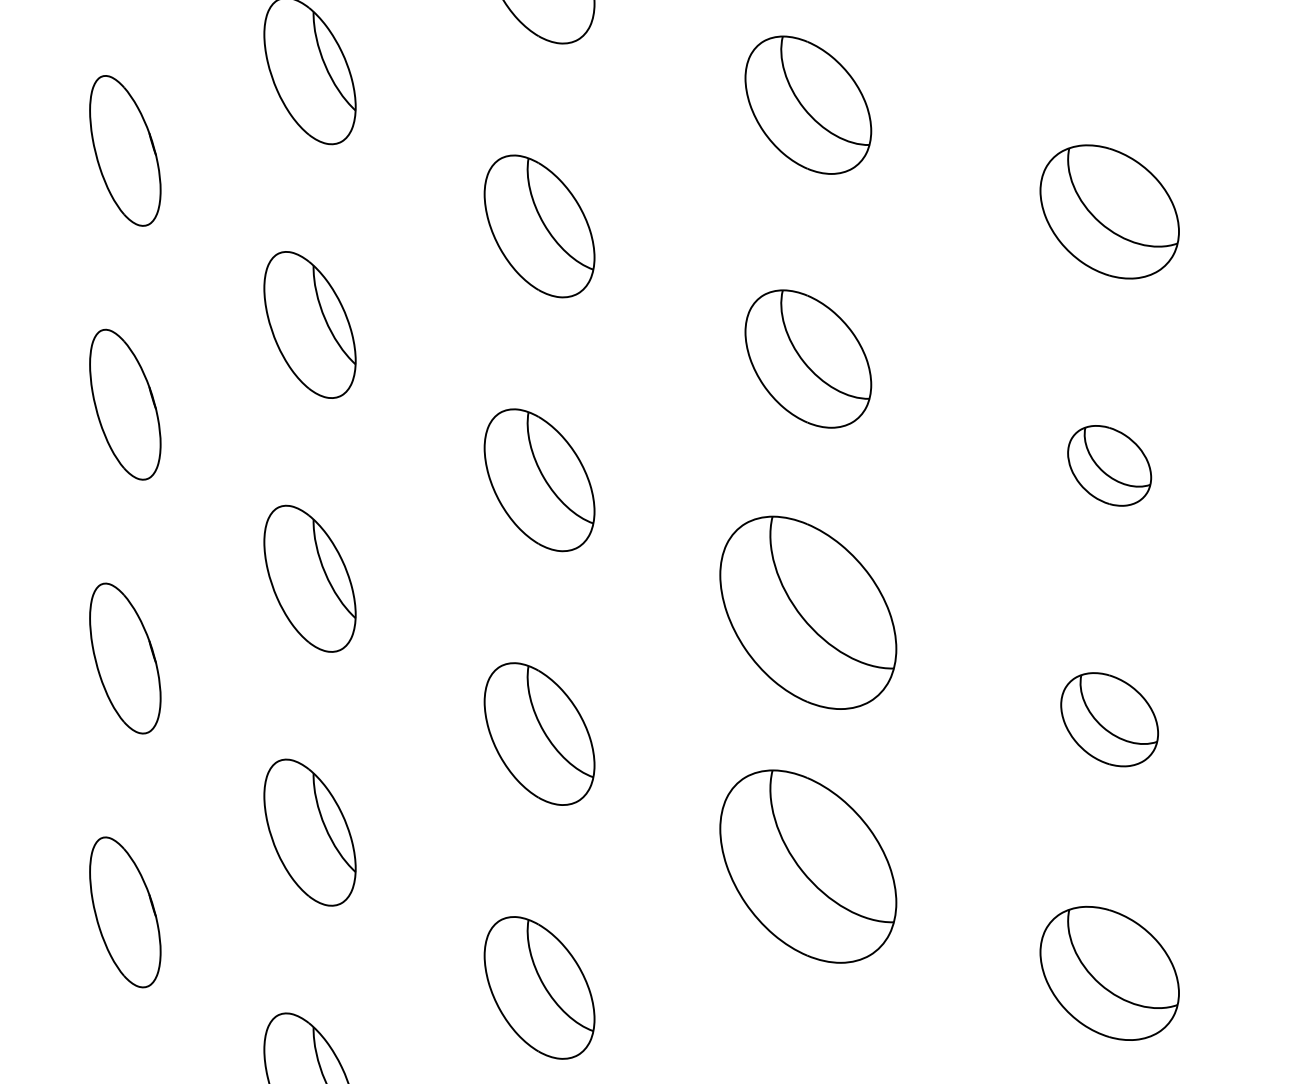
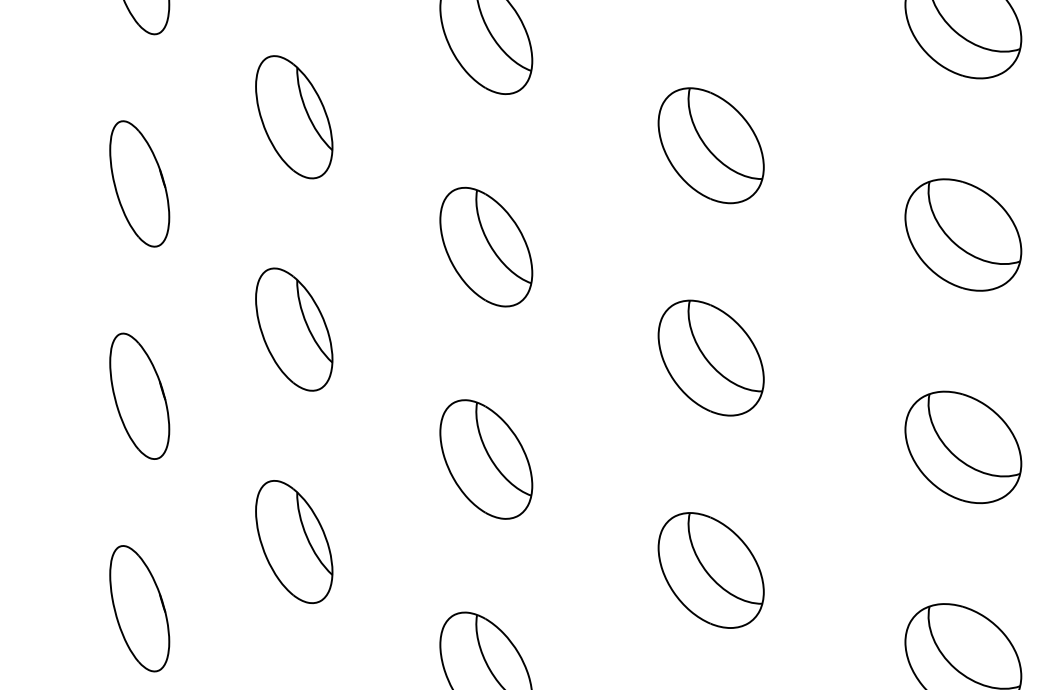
part: (1109, 465) -> (963, 234), size x1.67
part: (808, 612) -> (711, 357), size x0.71
part: (1109, 719) -> (963, 447), size x1.43
part: (808, 866) -> (711, 570), size x0.71

